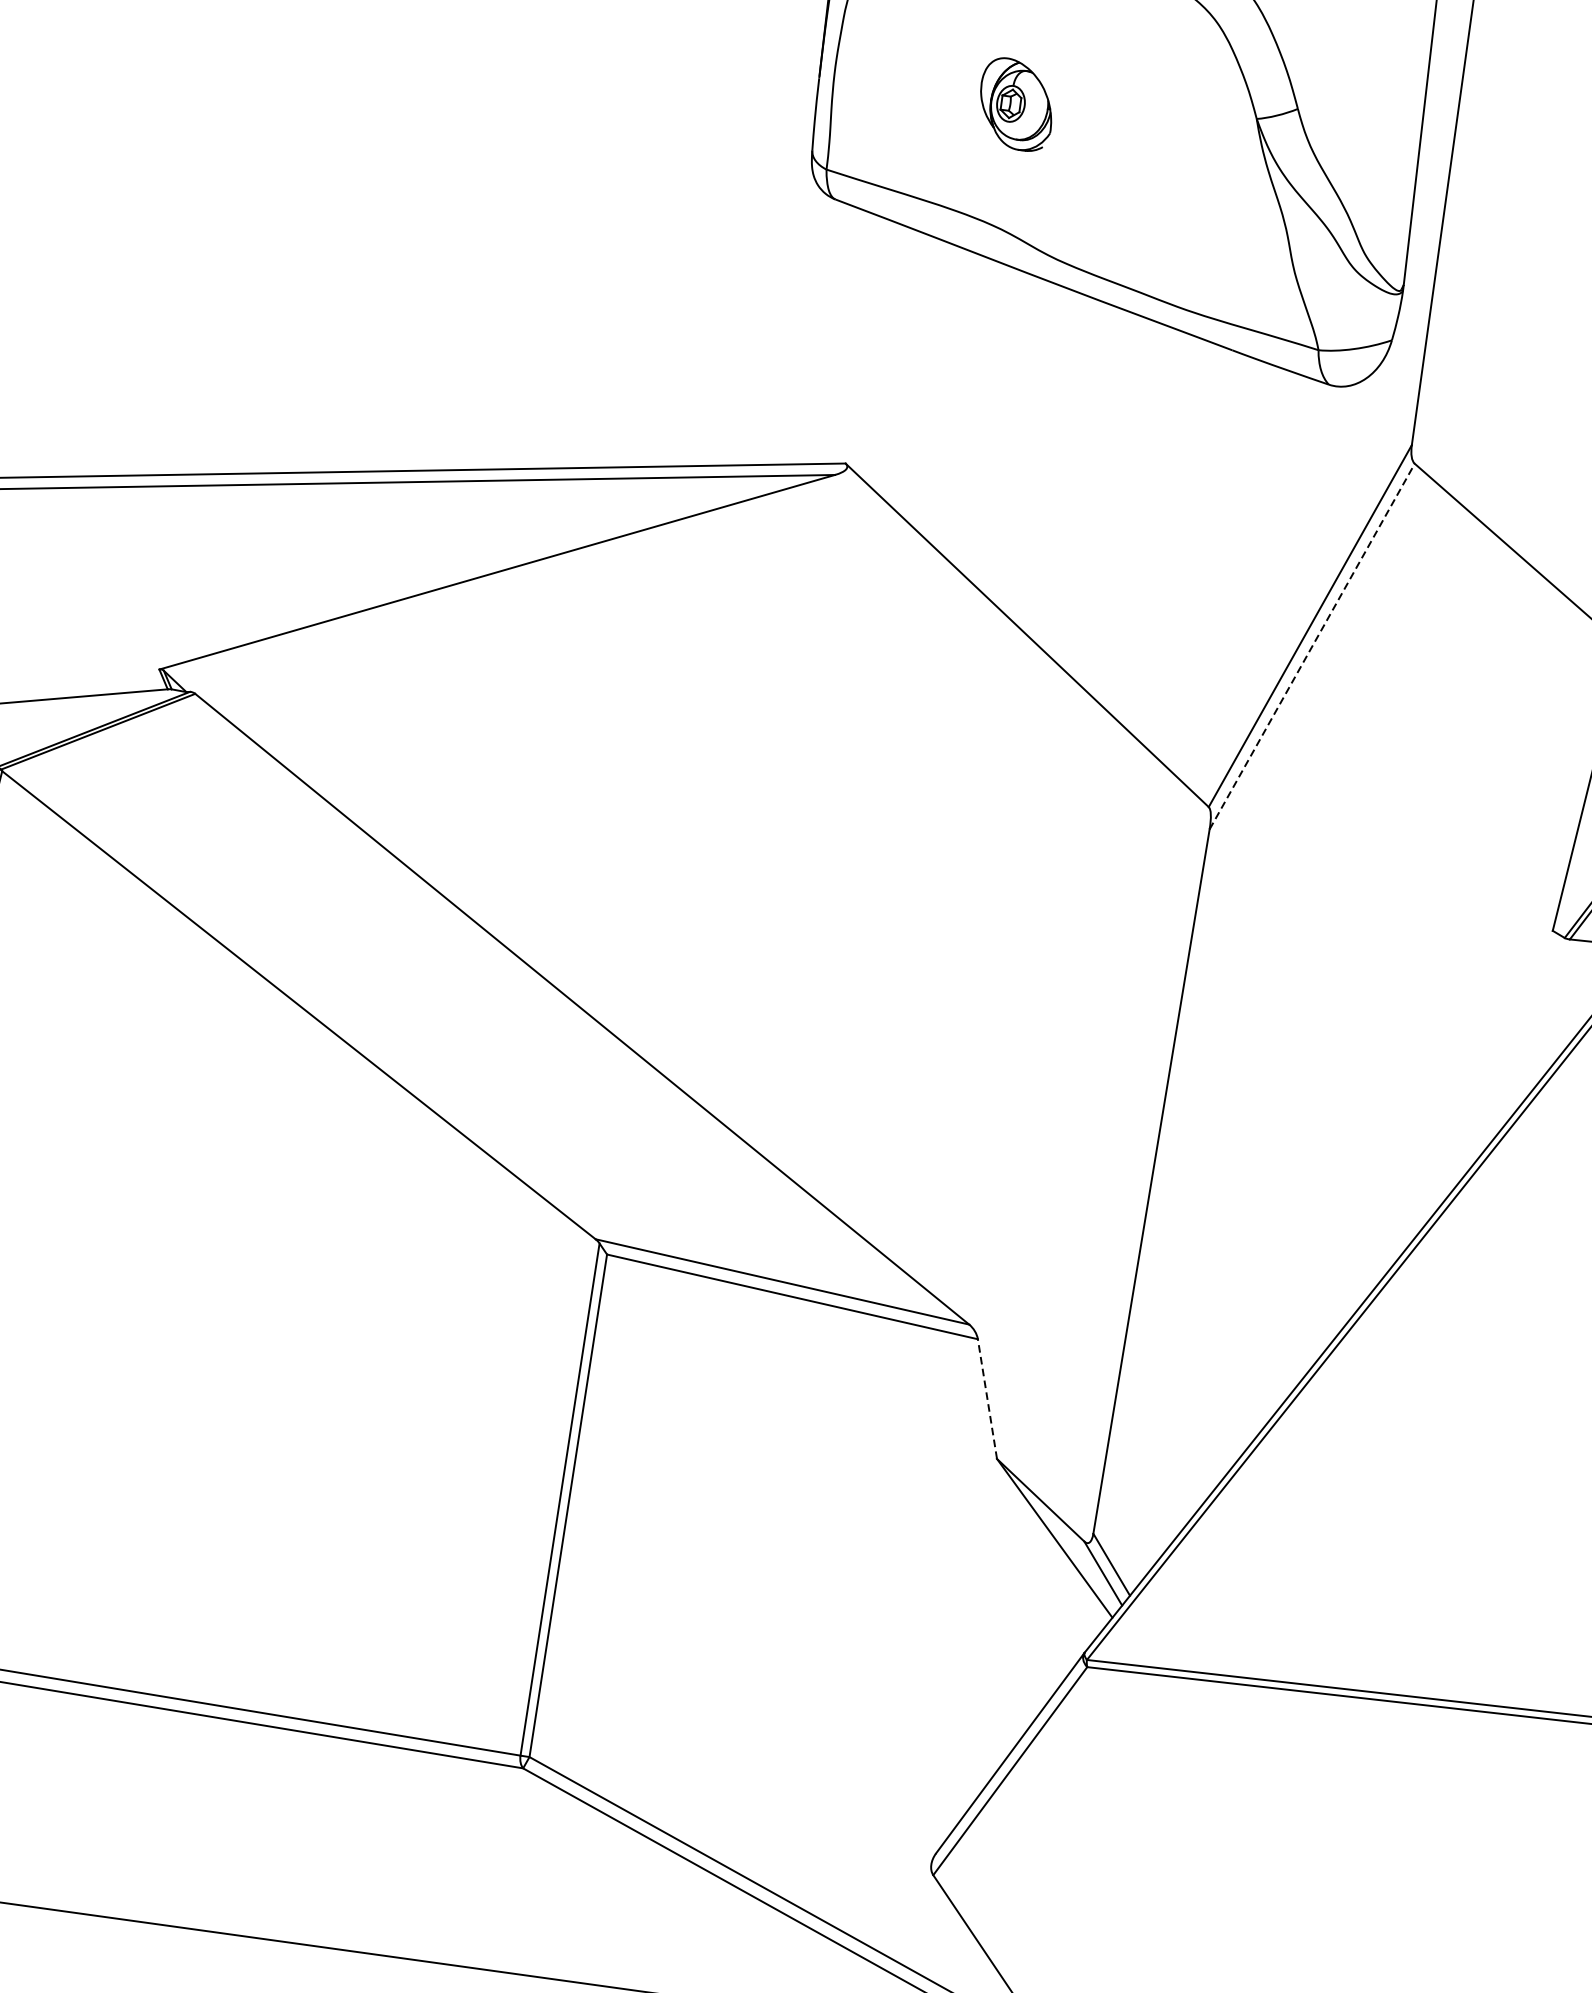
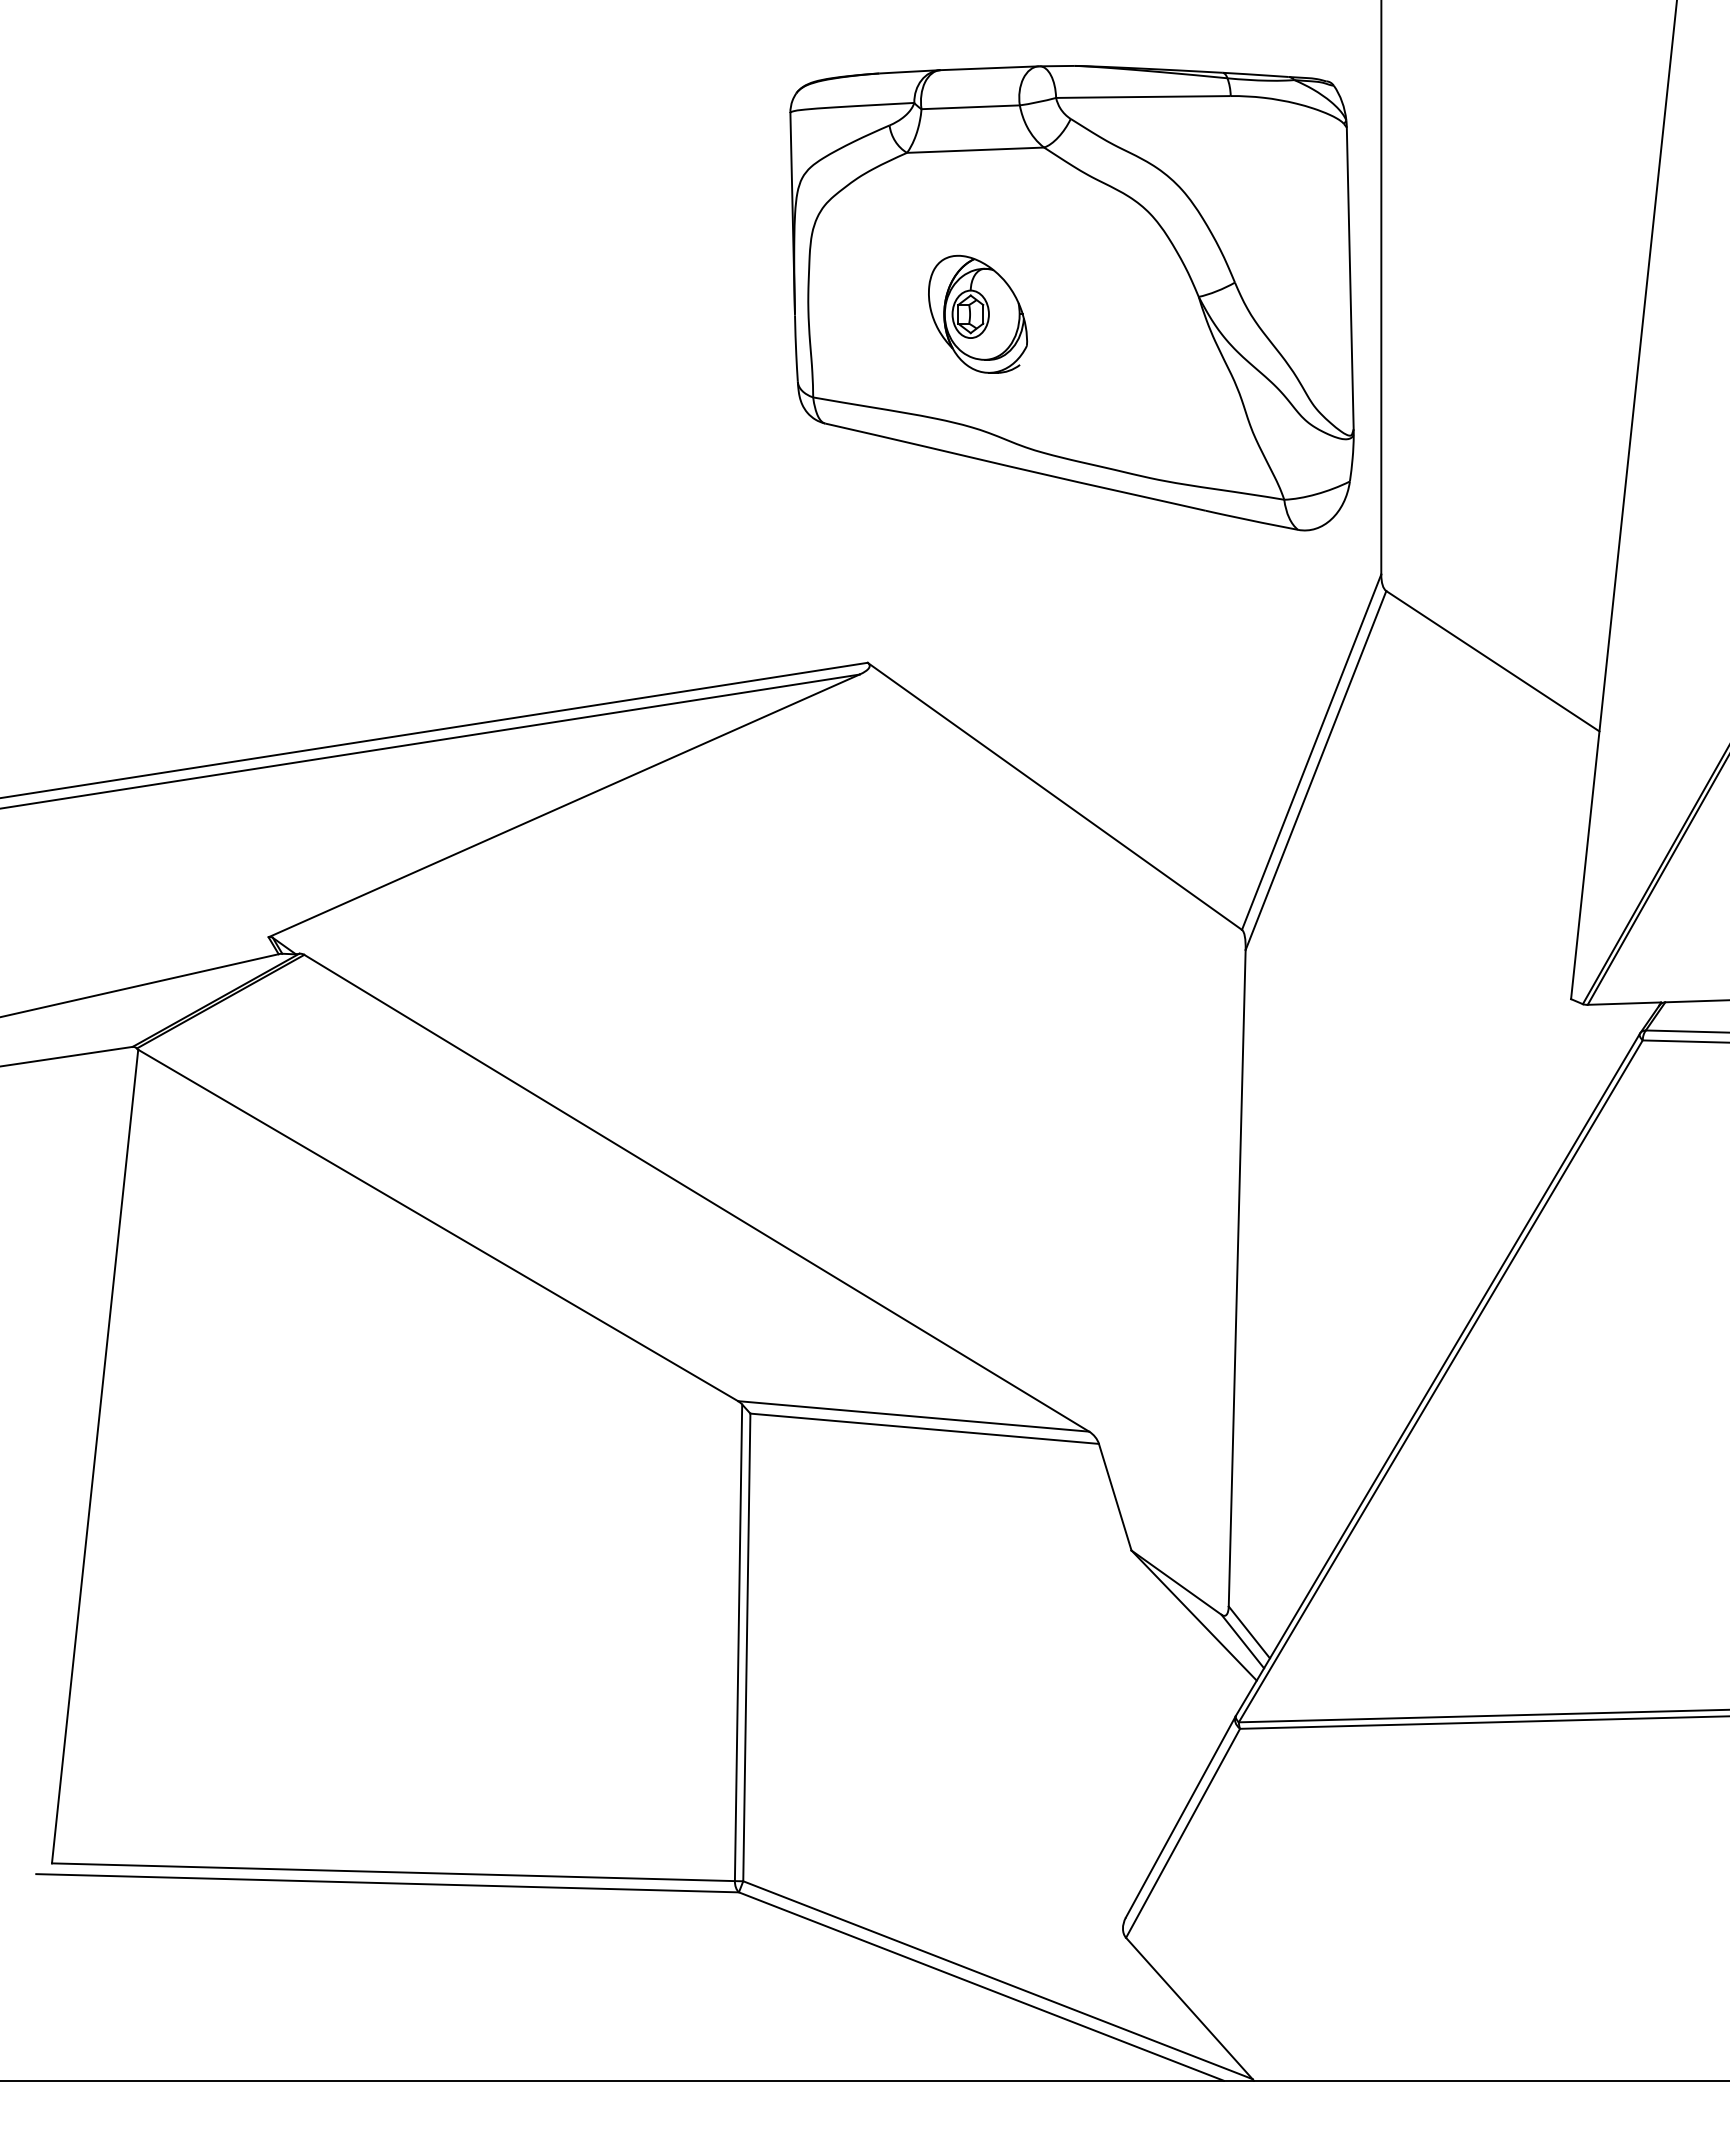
part: (1016, 103) -> (977, 313), size x1.43
line: (1311, 646) -> (1315, 770), dashed -> solid
line: (987, 1399) -> (1115, 1497), dashed -> solid

